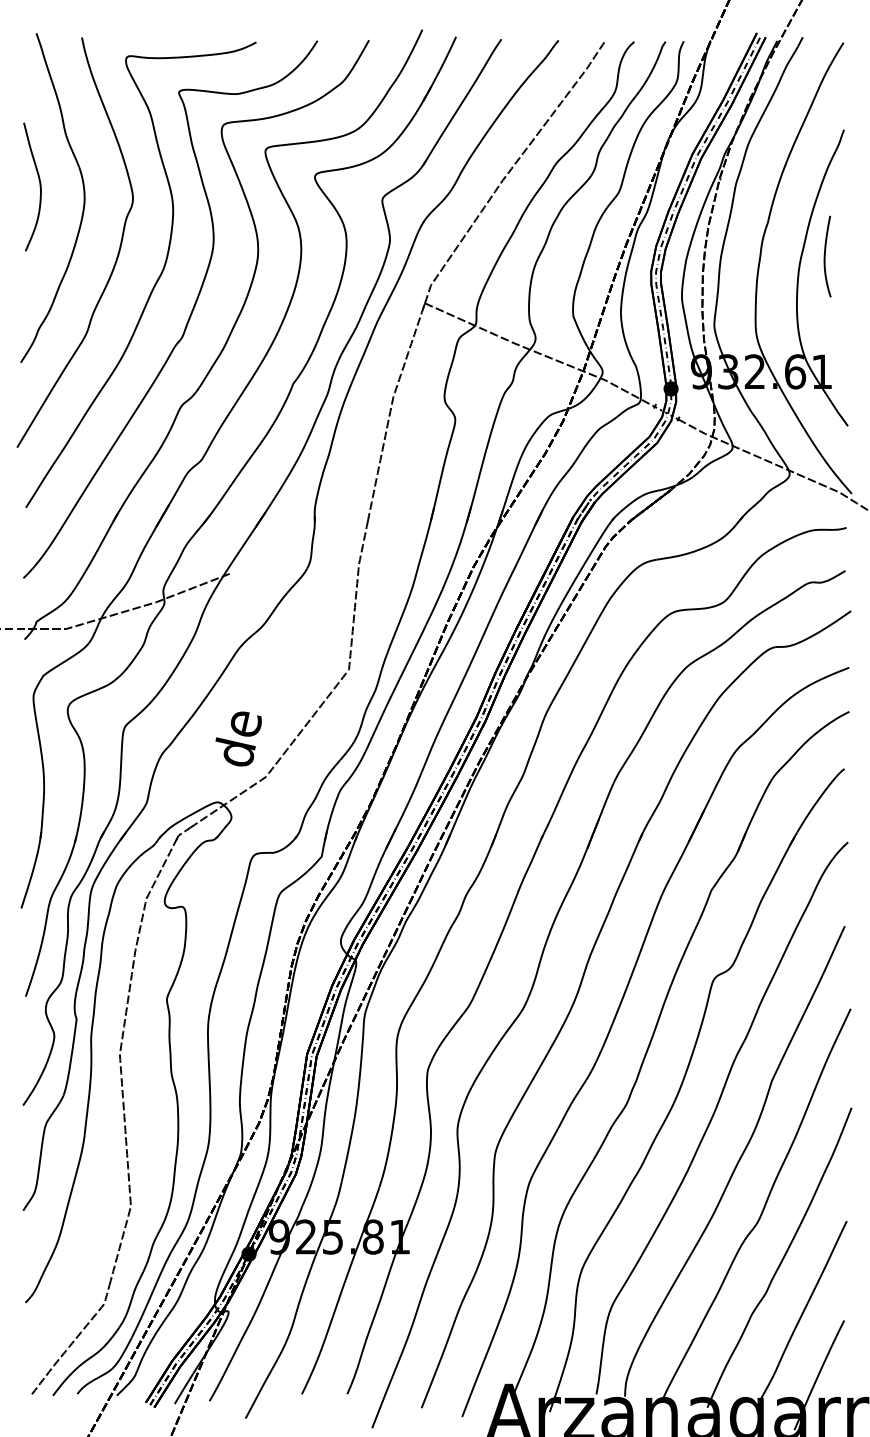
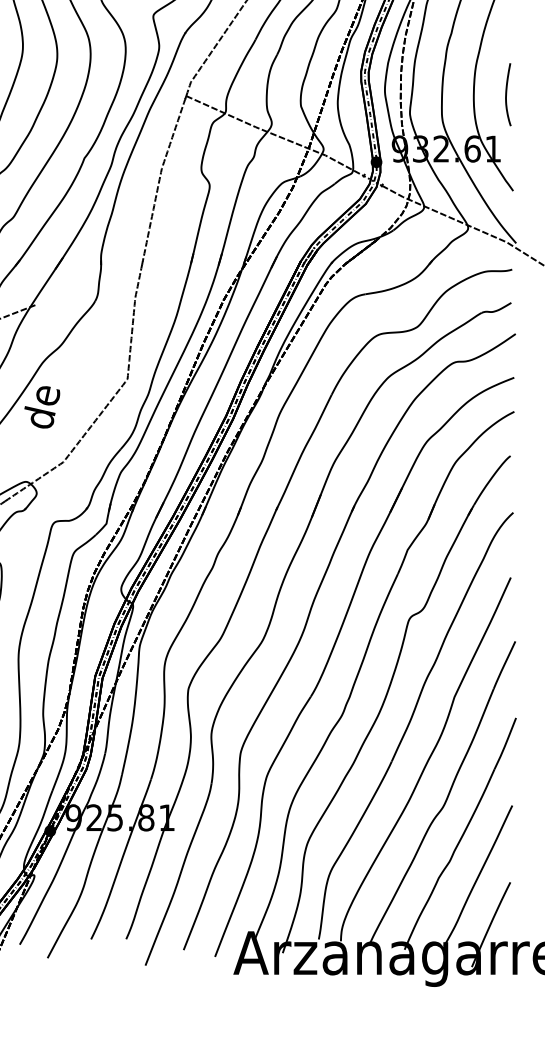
curve: (825, 256) -> (506, 94), moved
text: (238, 738) -> (42, 406), moved

